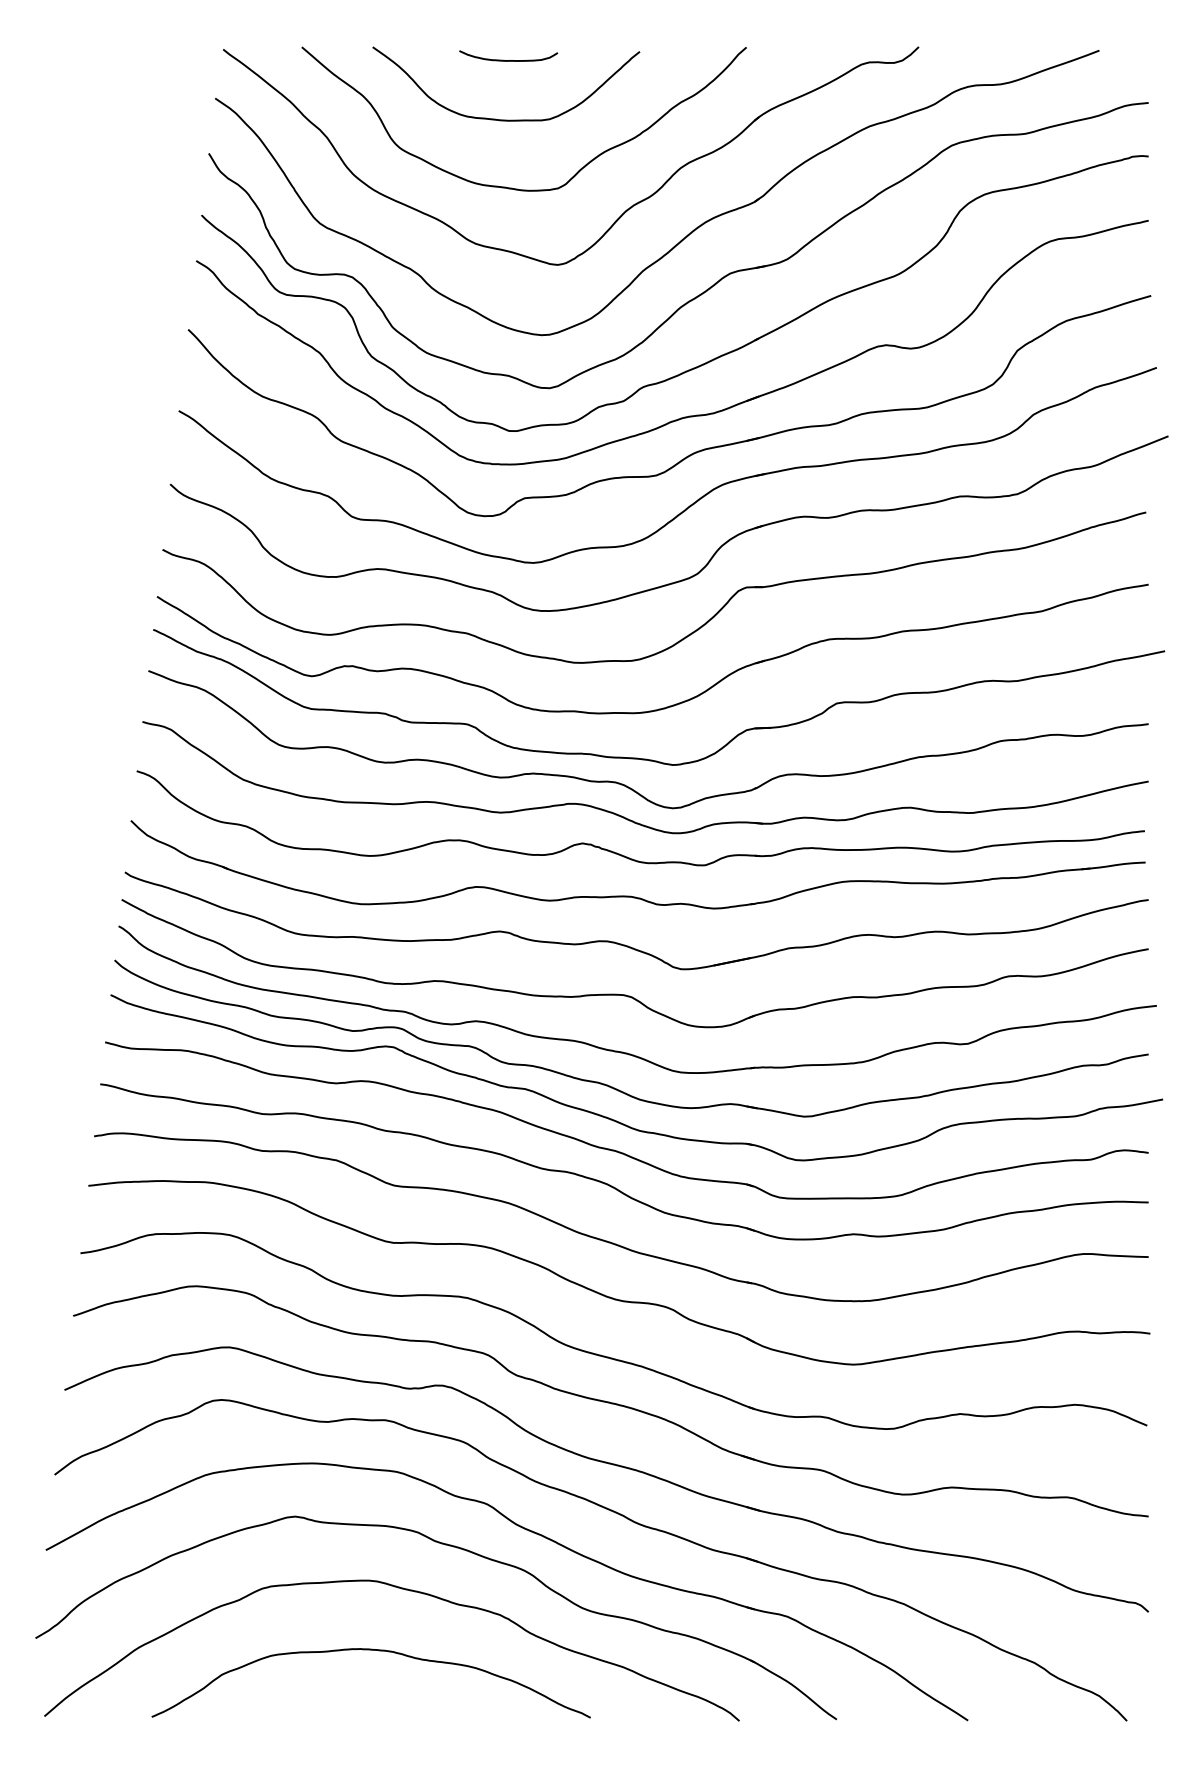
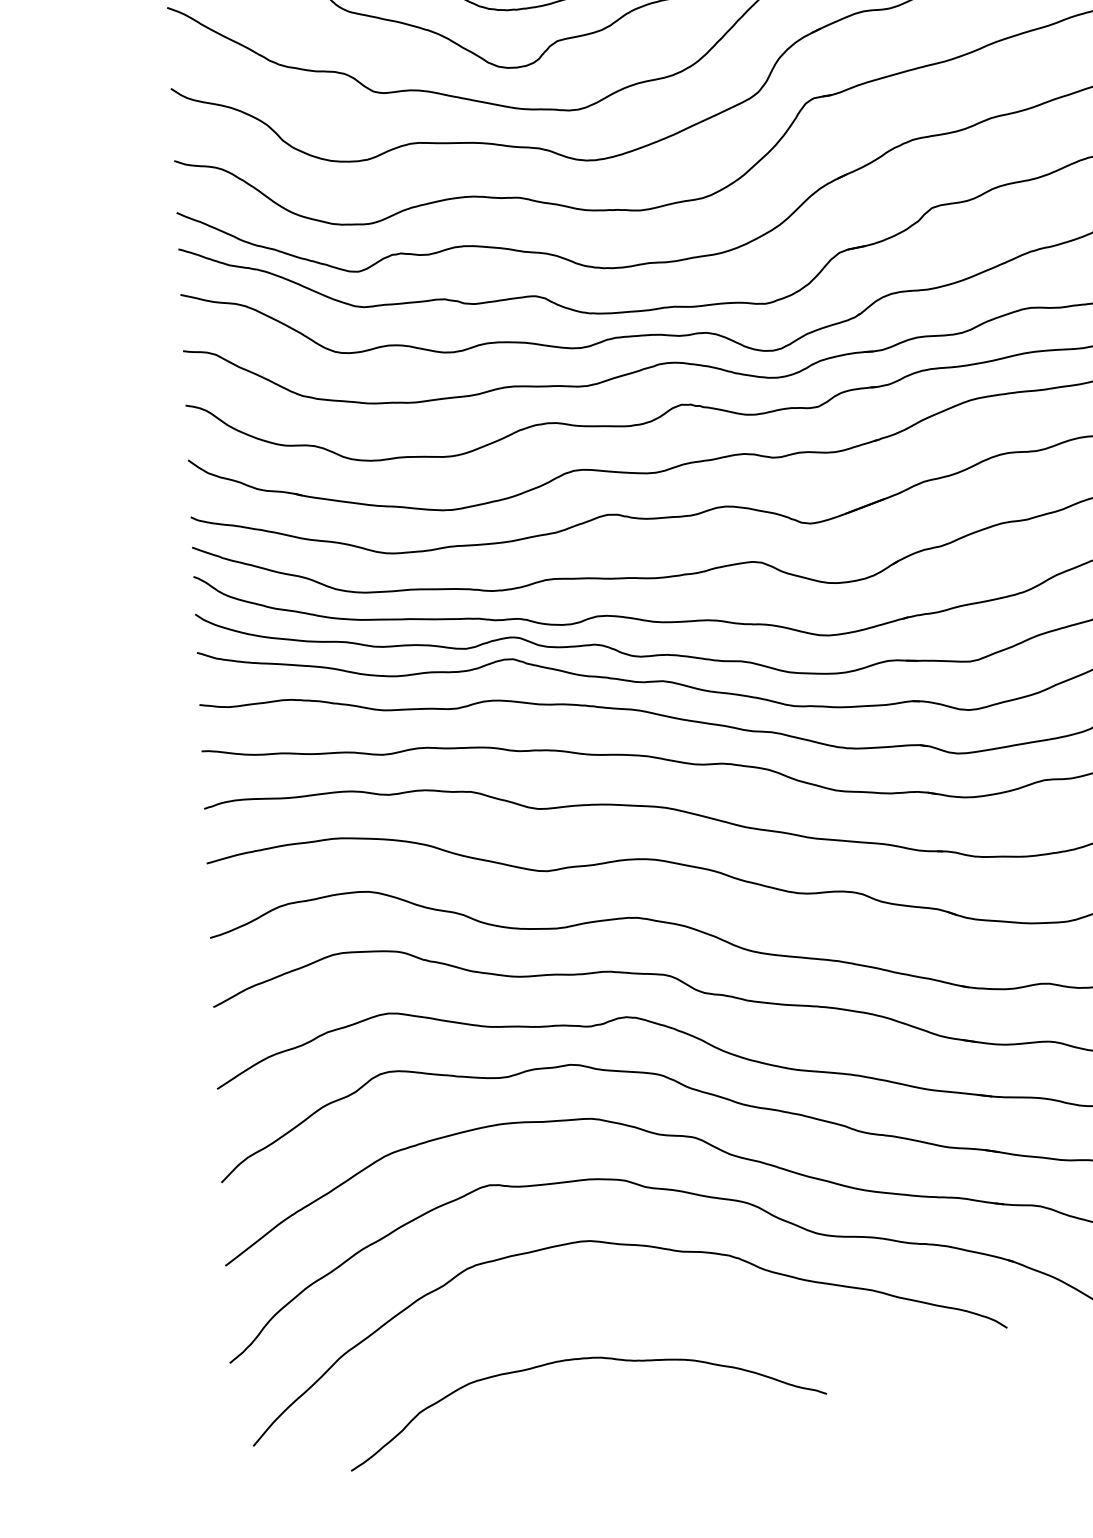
curve: (378, 1651) -> (585, 1359), moved

